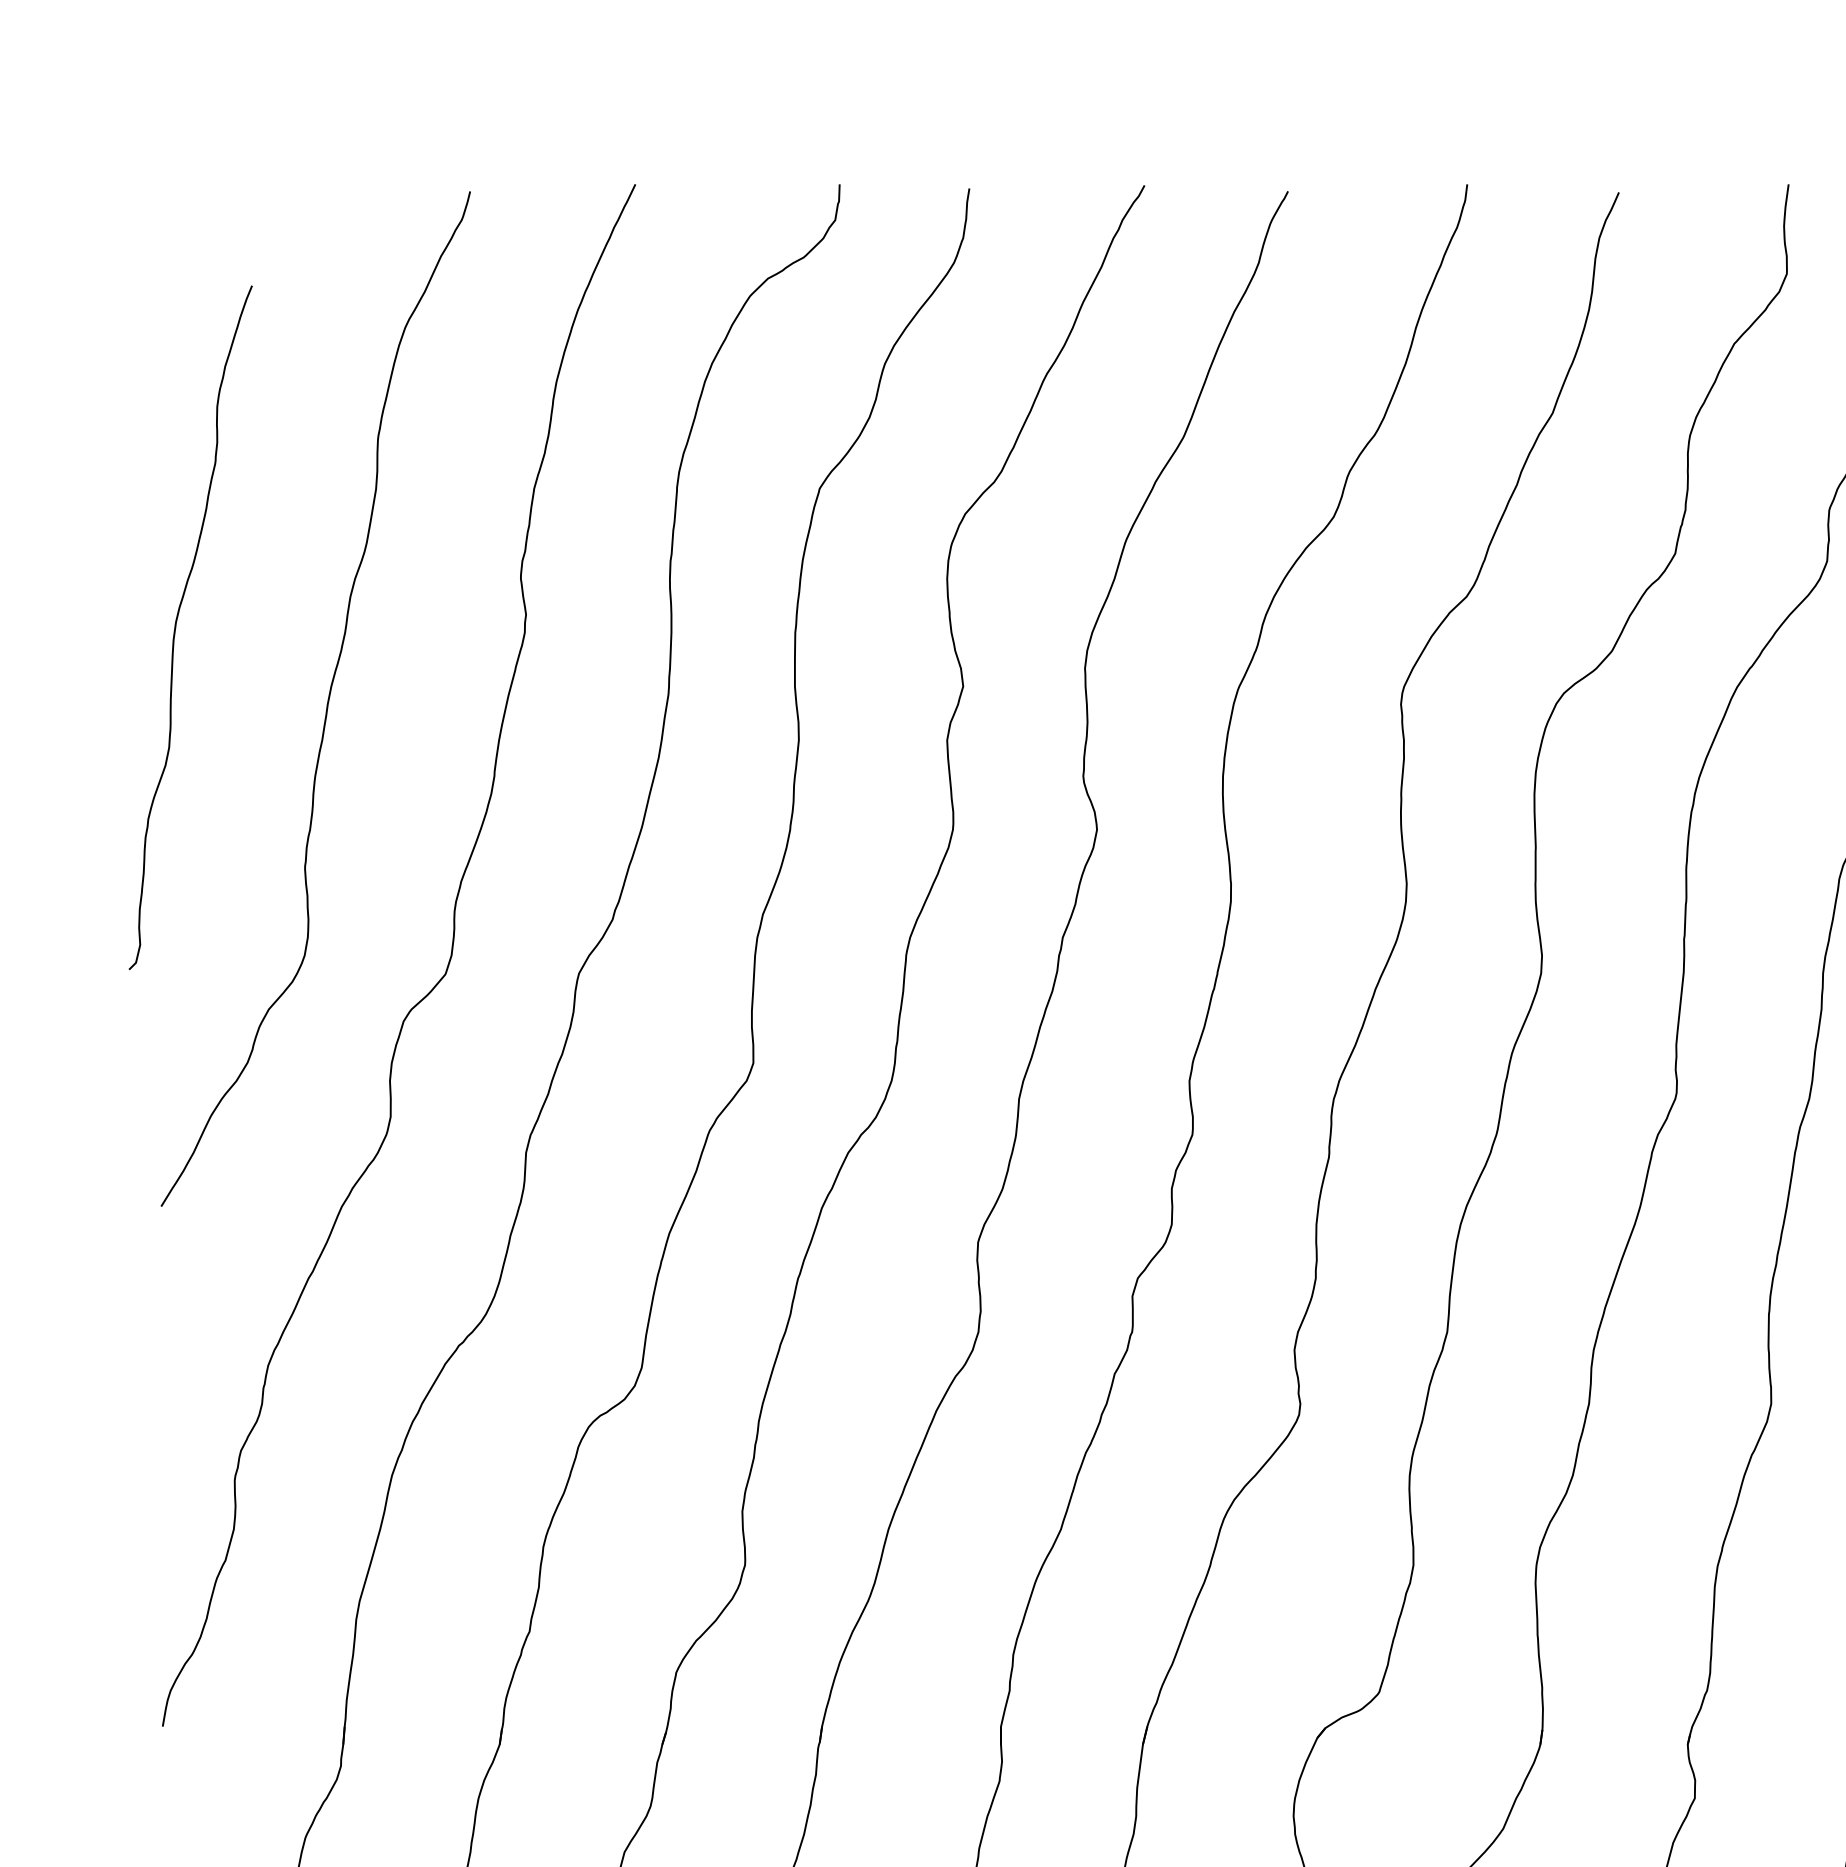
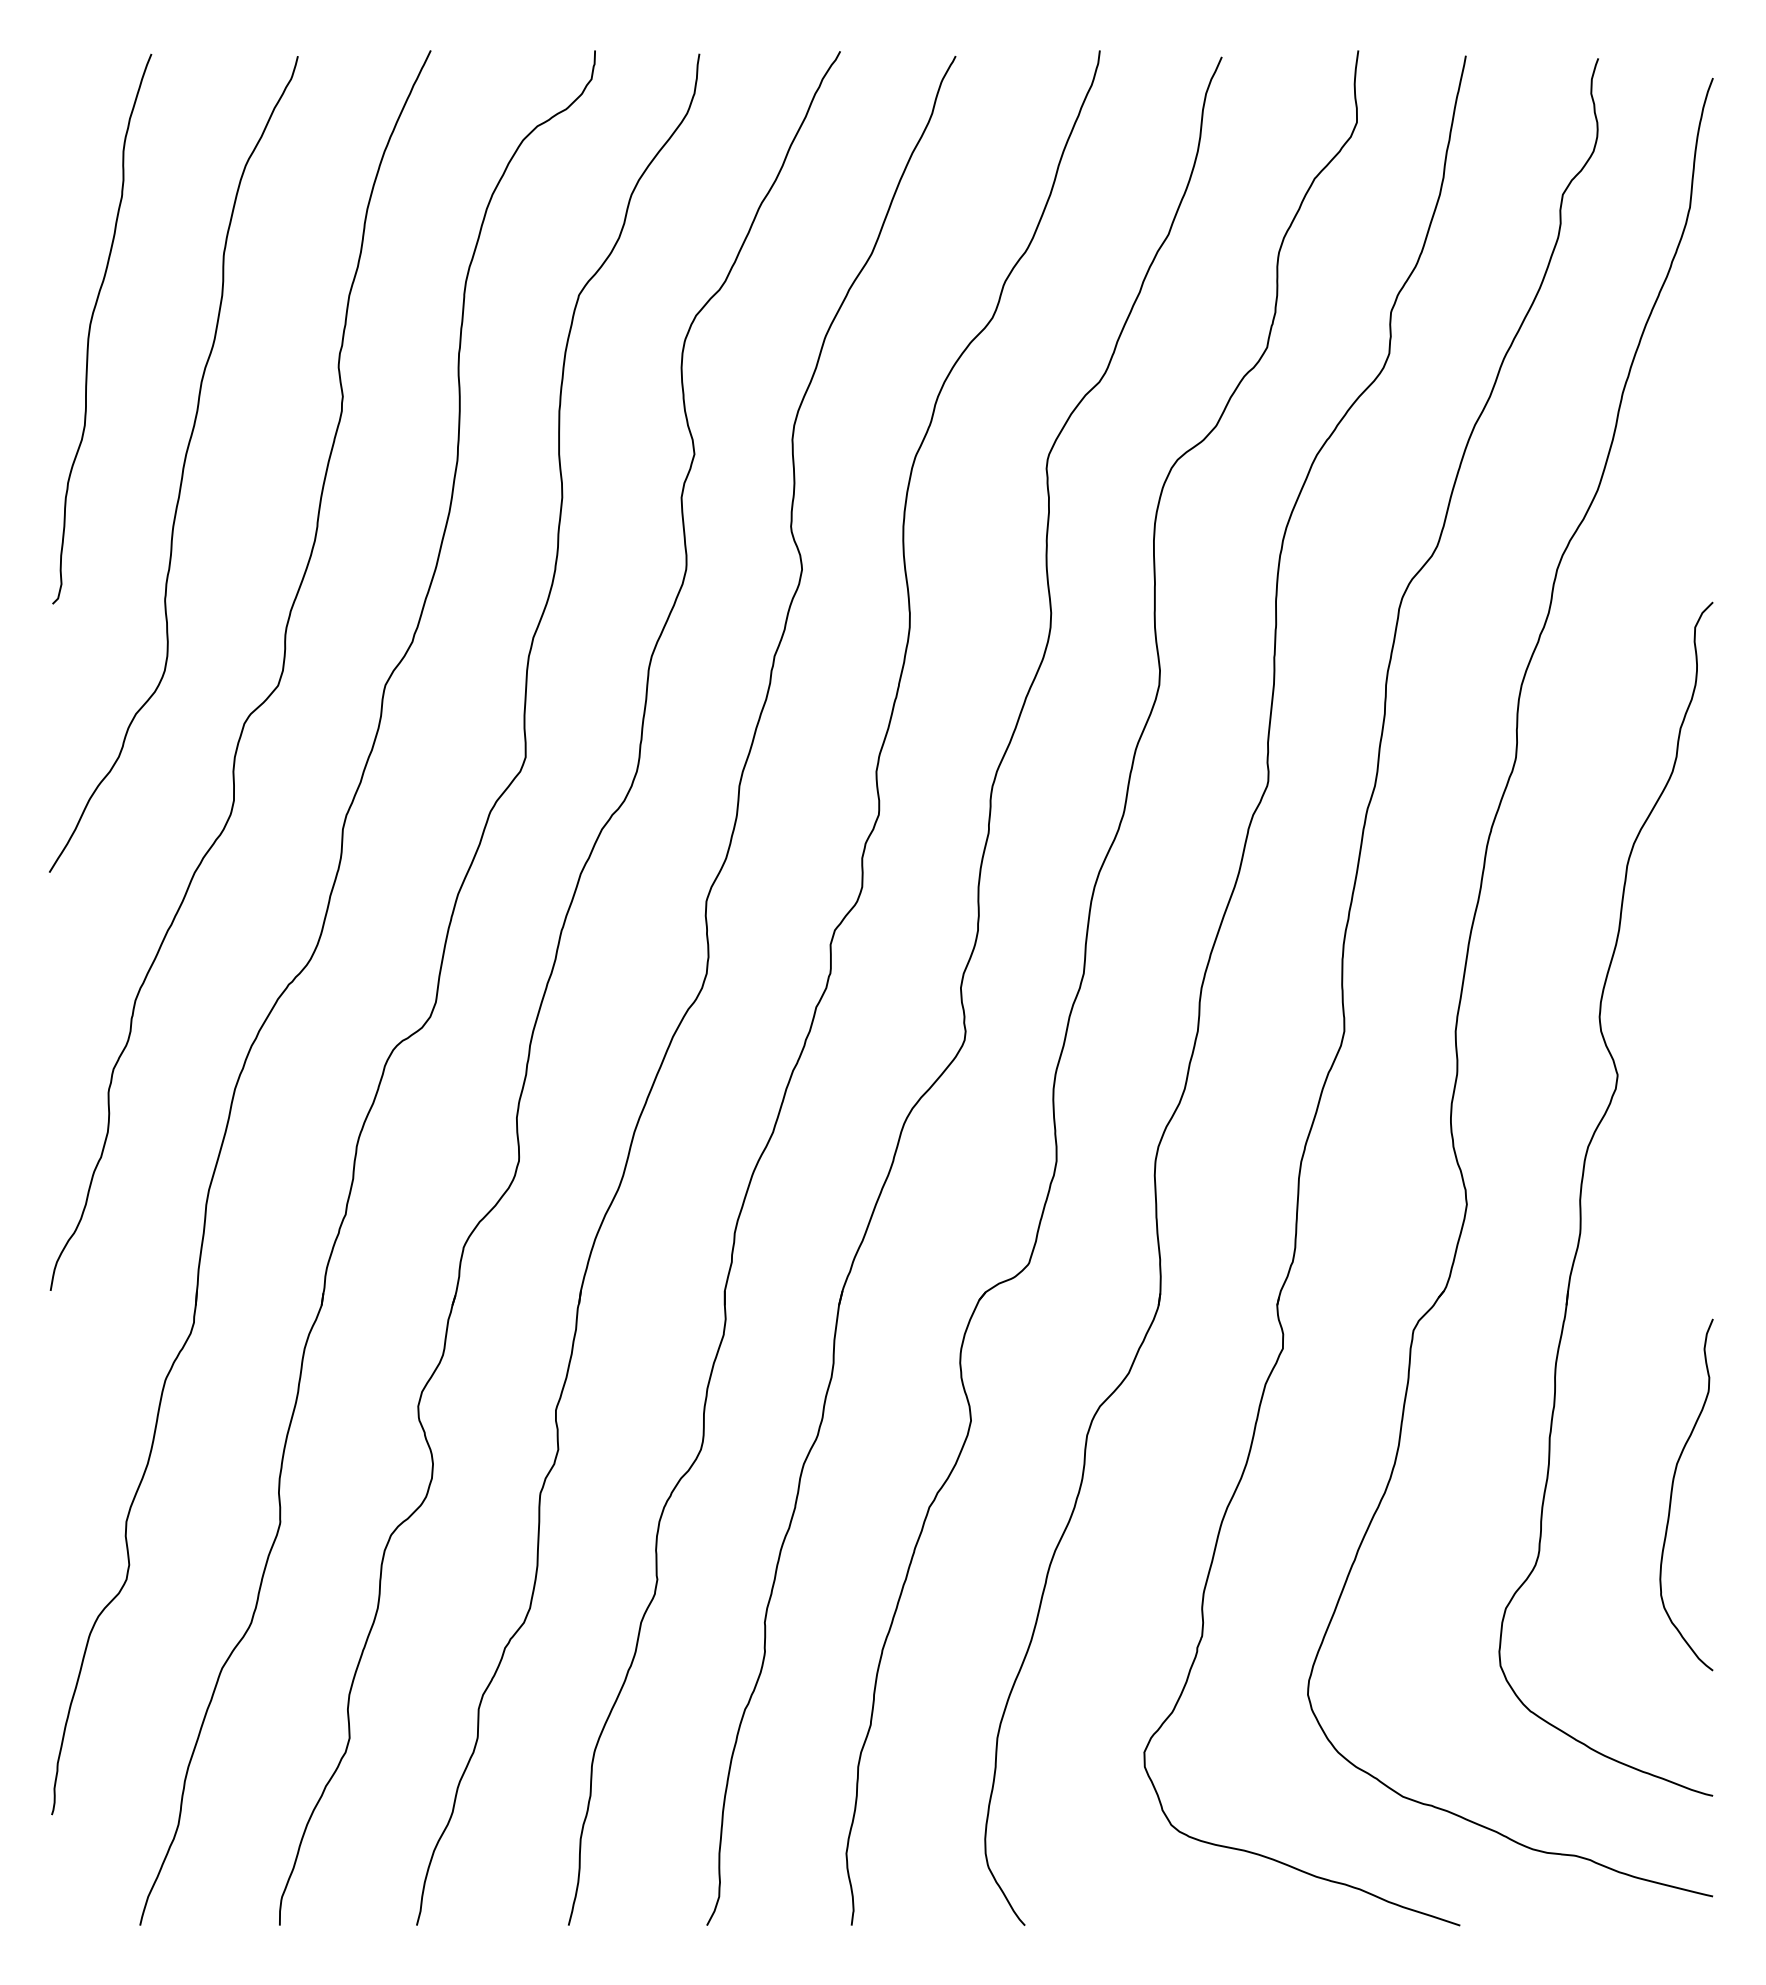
curve: (177, 623) -> (91, 325), moved

